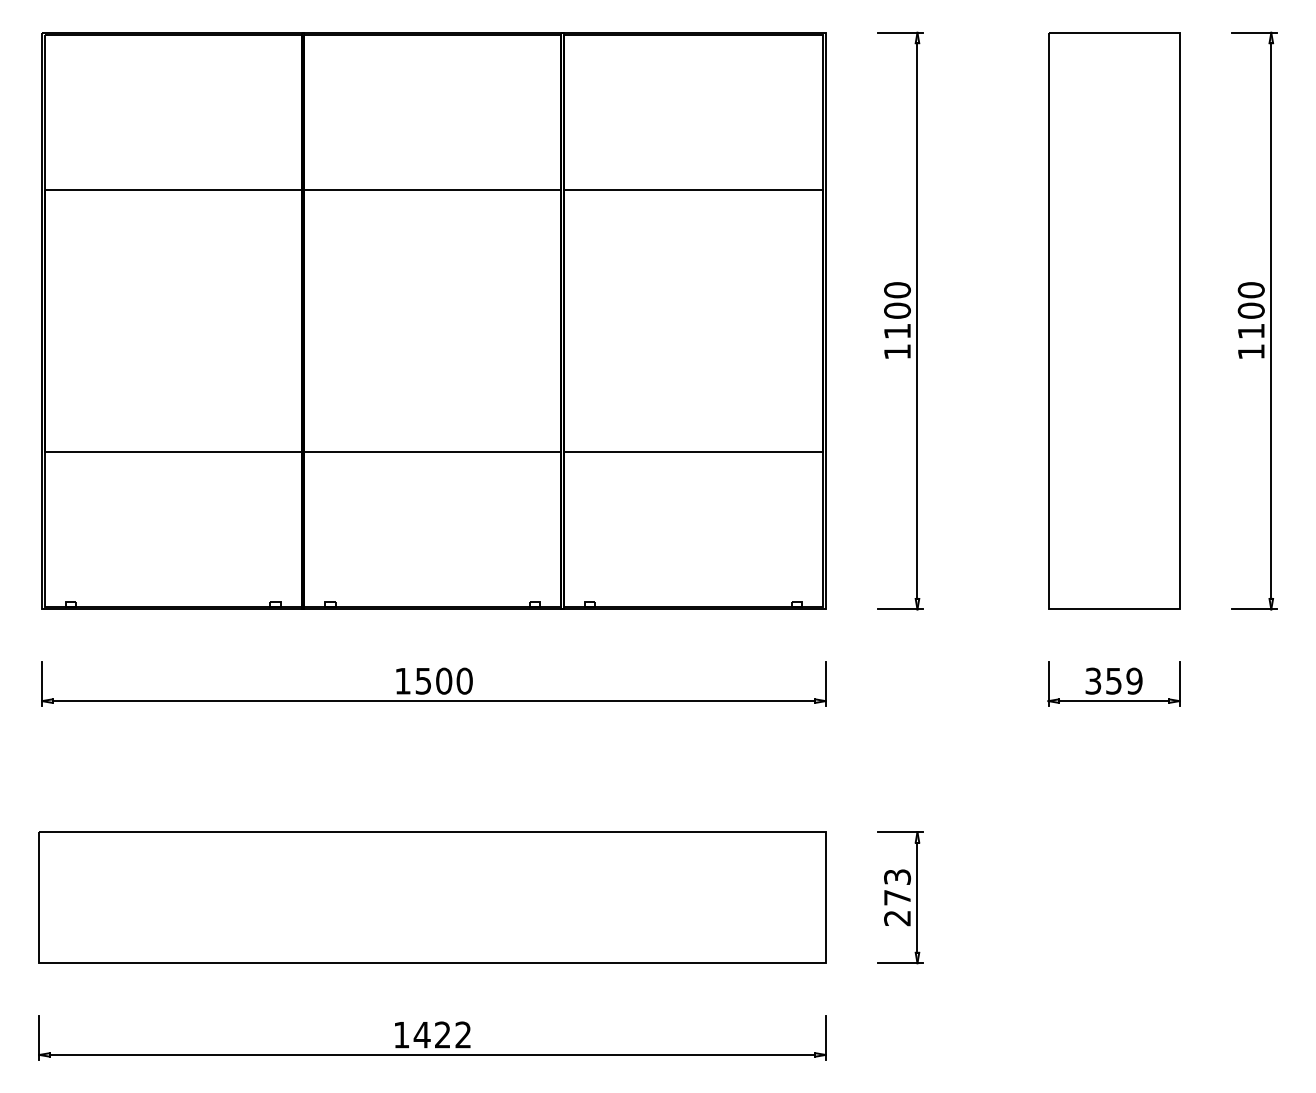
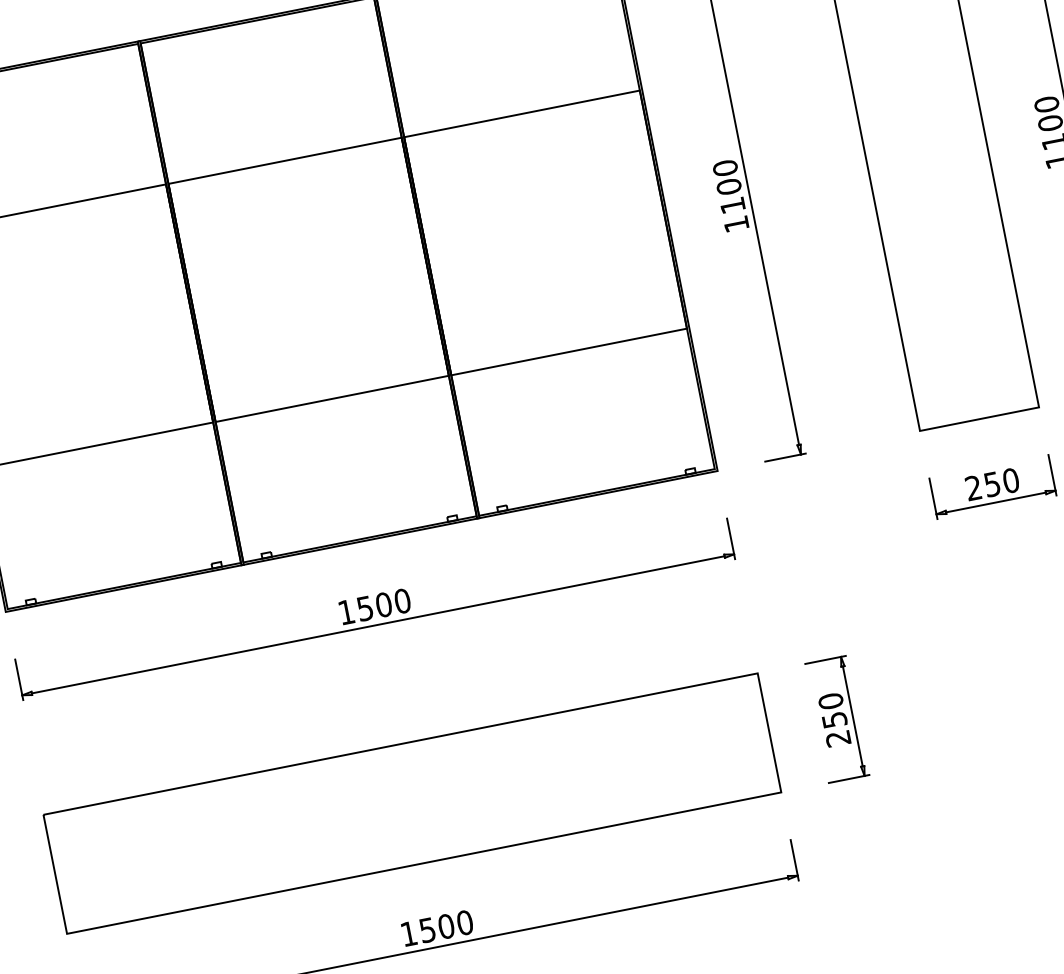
text: (1113, 680) -> (991, 483), 359 -> 250
text: (897, 887) -> (832, 710), 273 -> 250
text: (442, 1034) -> (445, 926), 1422 -> 1500

